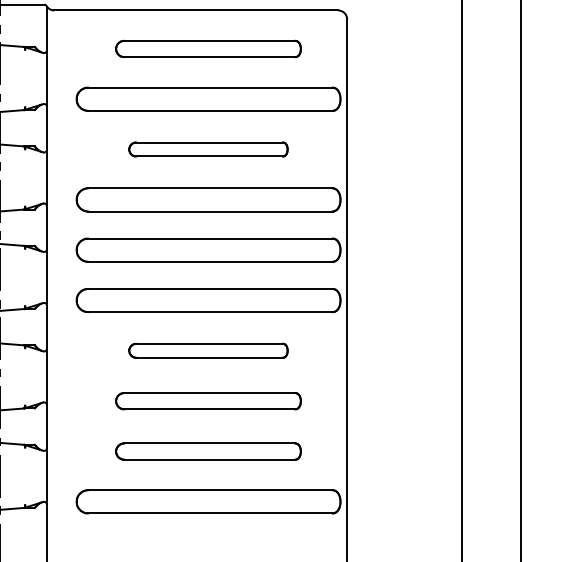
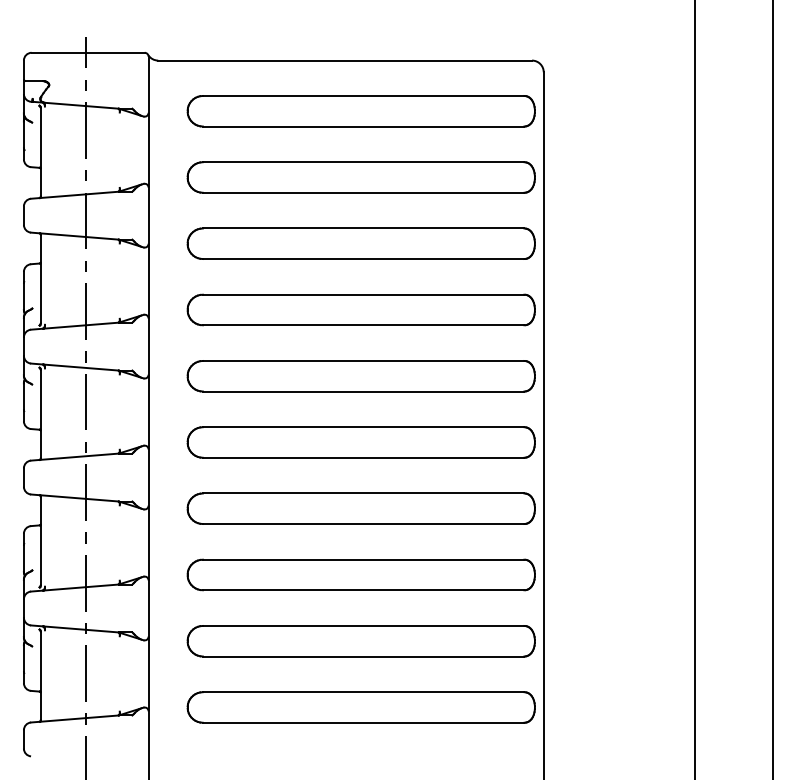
part: (207, 49) -> (360, 111), size x1.43
part: (207, 149) -> (360, 243), size x1.67
part: (207, 350) -> (360, 508), size x1.67
part: (207, 400) -> (360, 574), size x1.43
part: (207, 451) -> (360, 641), size x1.43

